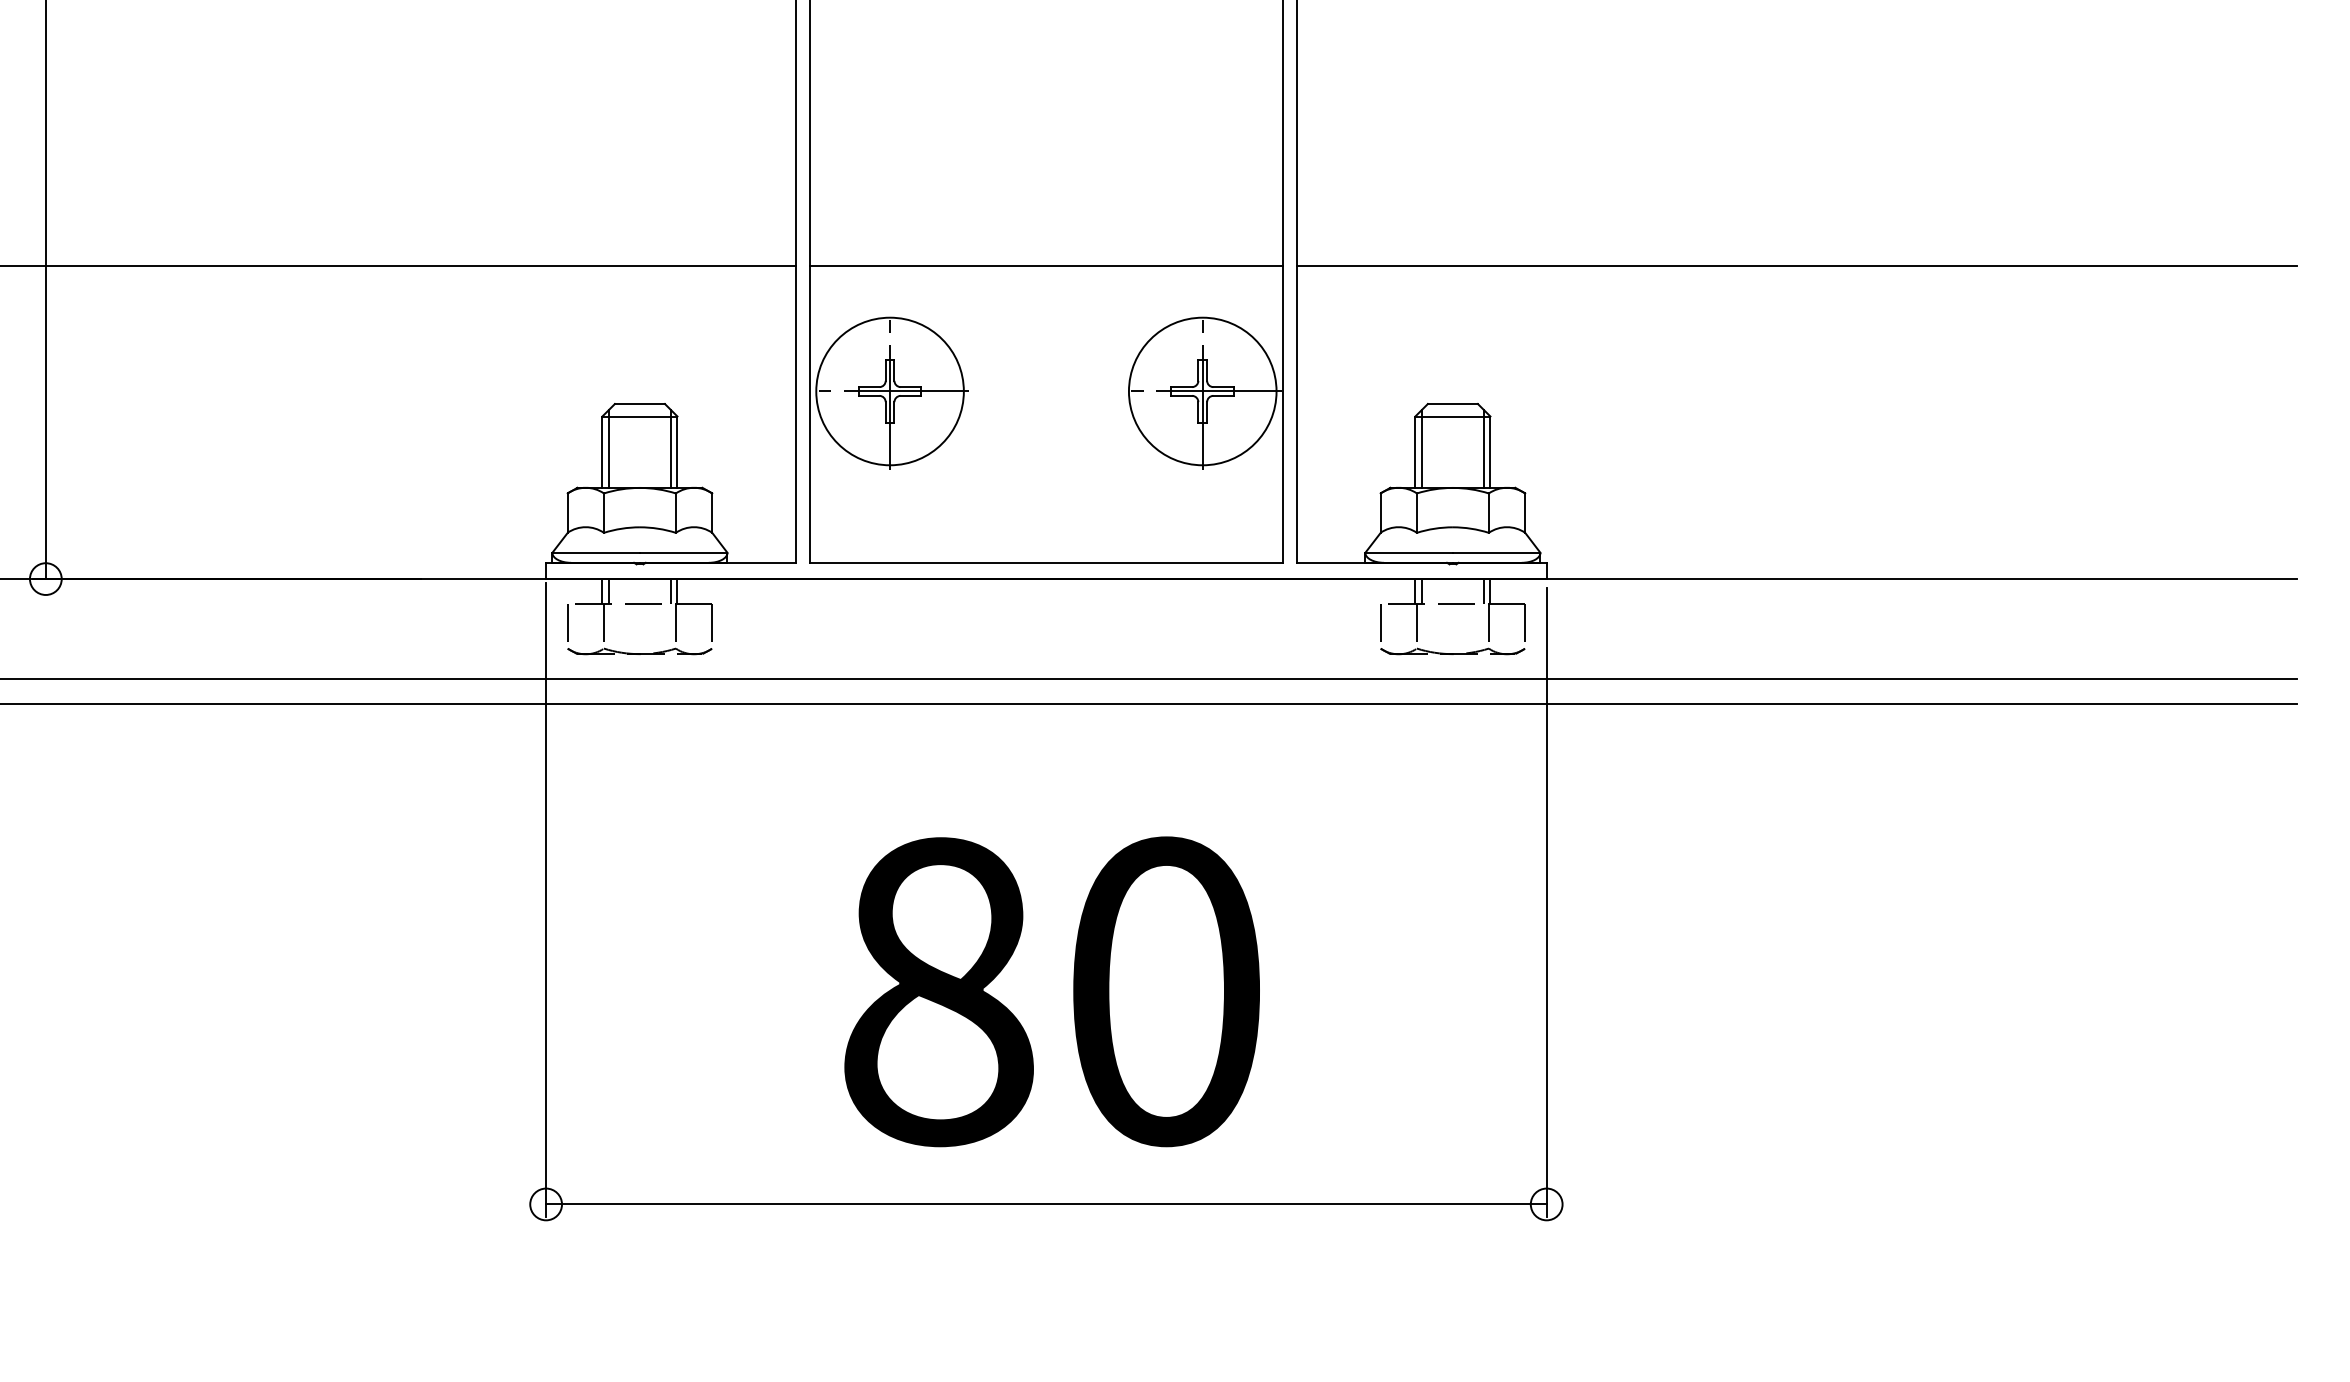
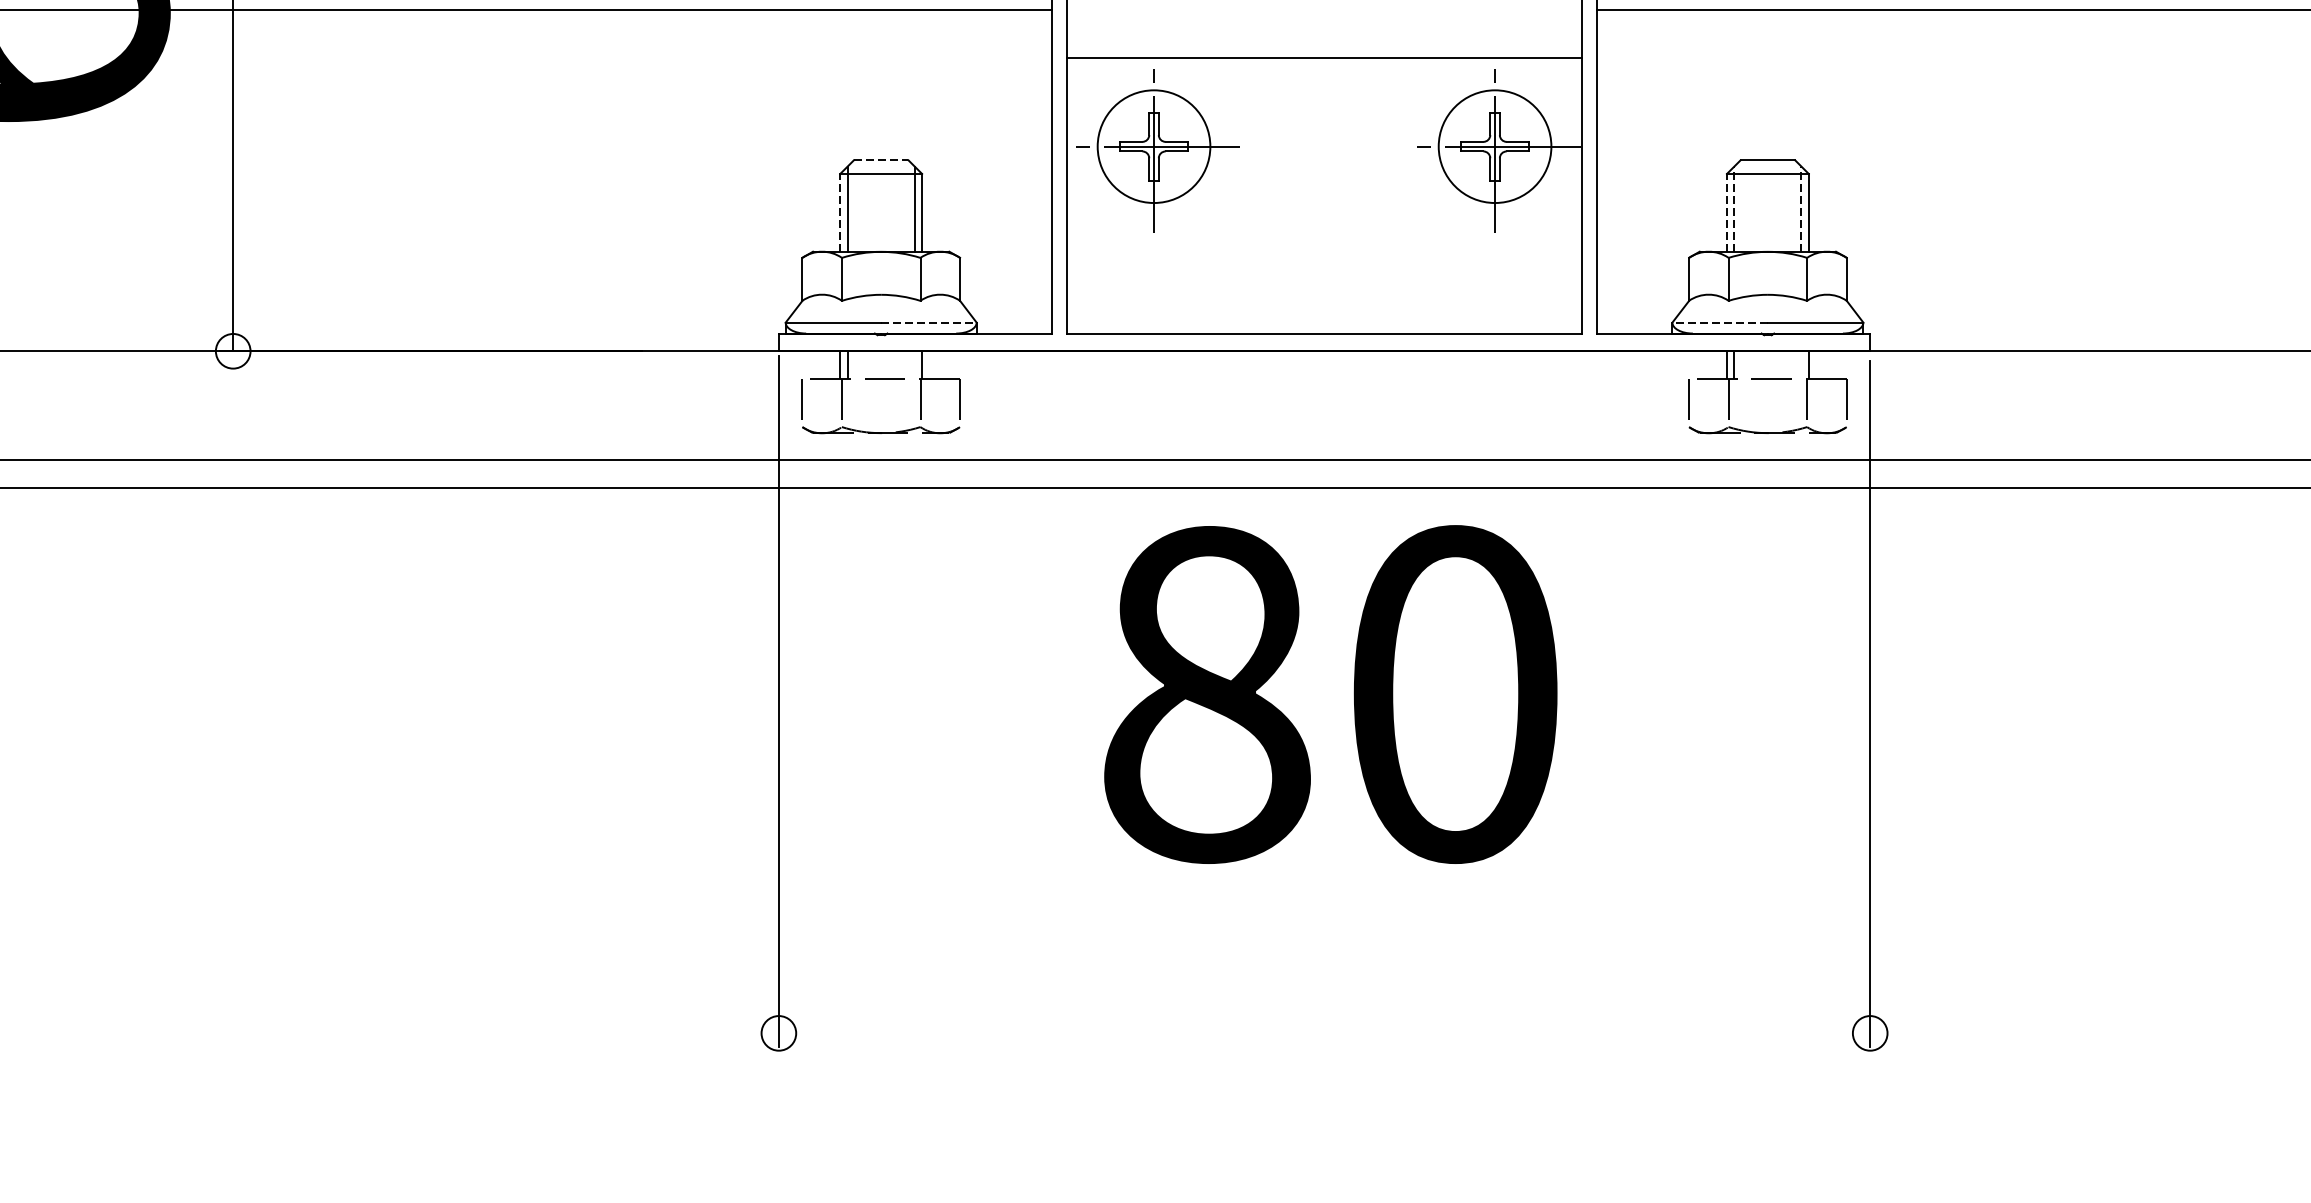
line: (1046, 266) -> (1324, 58), moved
circle: (889, 391) -> (1153, 146), size x0.7
circle: (1202, 391) -> (1494, 146), size x0.7
line: (640, 404) -> (881, 160), solid -> dashed
line: (1422, 448) -> (1734, 208), solid -> dashed
line: (1483, 448) -> (1801, 208), solid -> dashed
line: (602, 452) -> (840, 213), solid -> dashed
line: (1415, 452) -> (1727, 213), solid -> dashed
line: (683, 552) -> (928, 322), solid -> dashed
line: (1409, 552) -> (1720, 322), solid -> dashed
line: (670, 591) -> (914, 364), removed
line: (1483, 591) -> (1801, 364), removed
text: (1051, 991) -> (1330, 694), moved
line: (1046, 1204) -> (1324, 1033), removed

